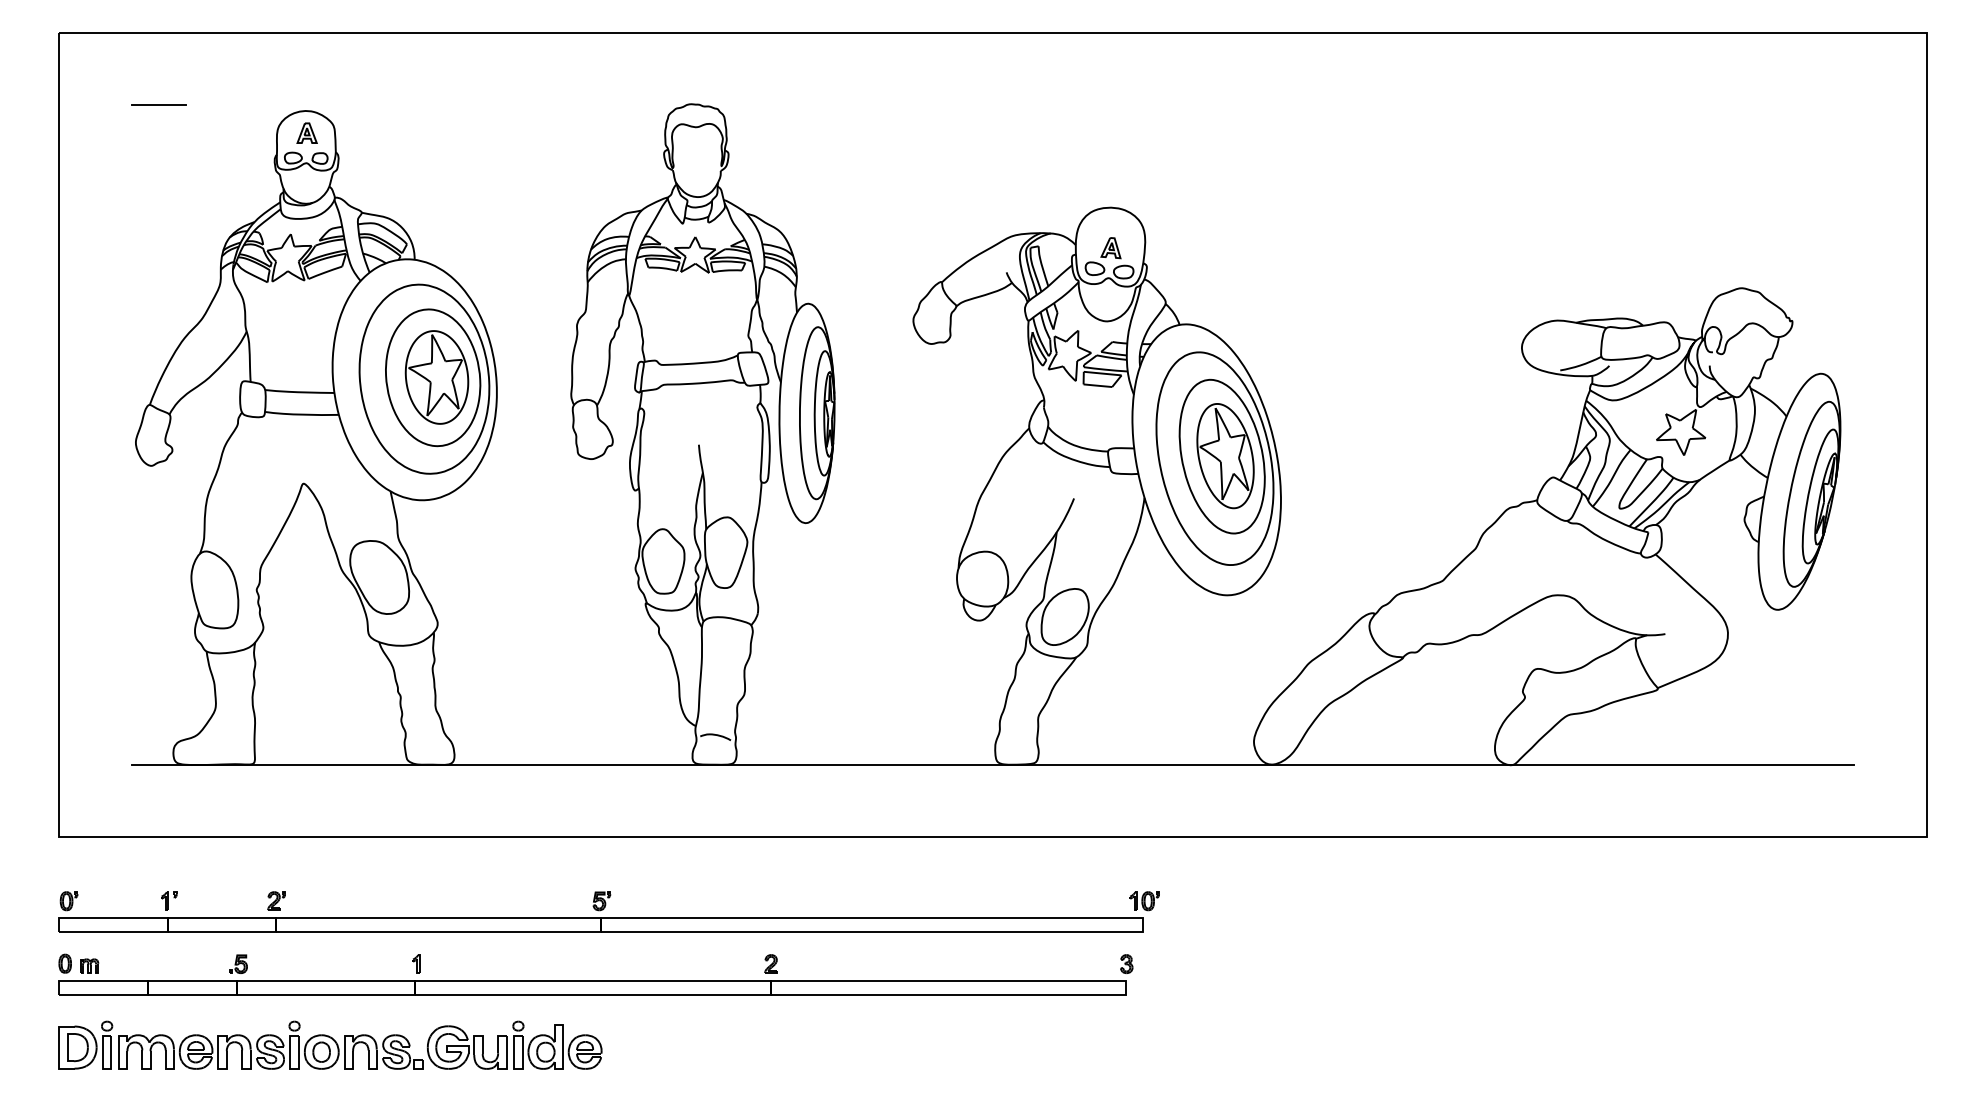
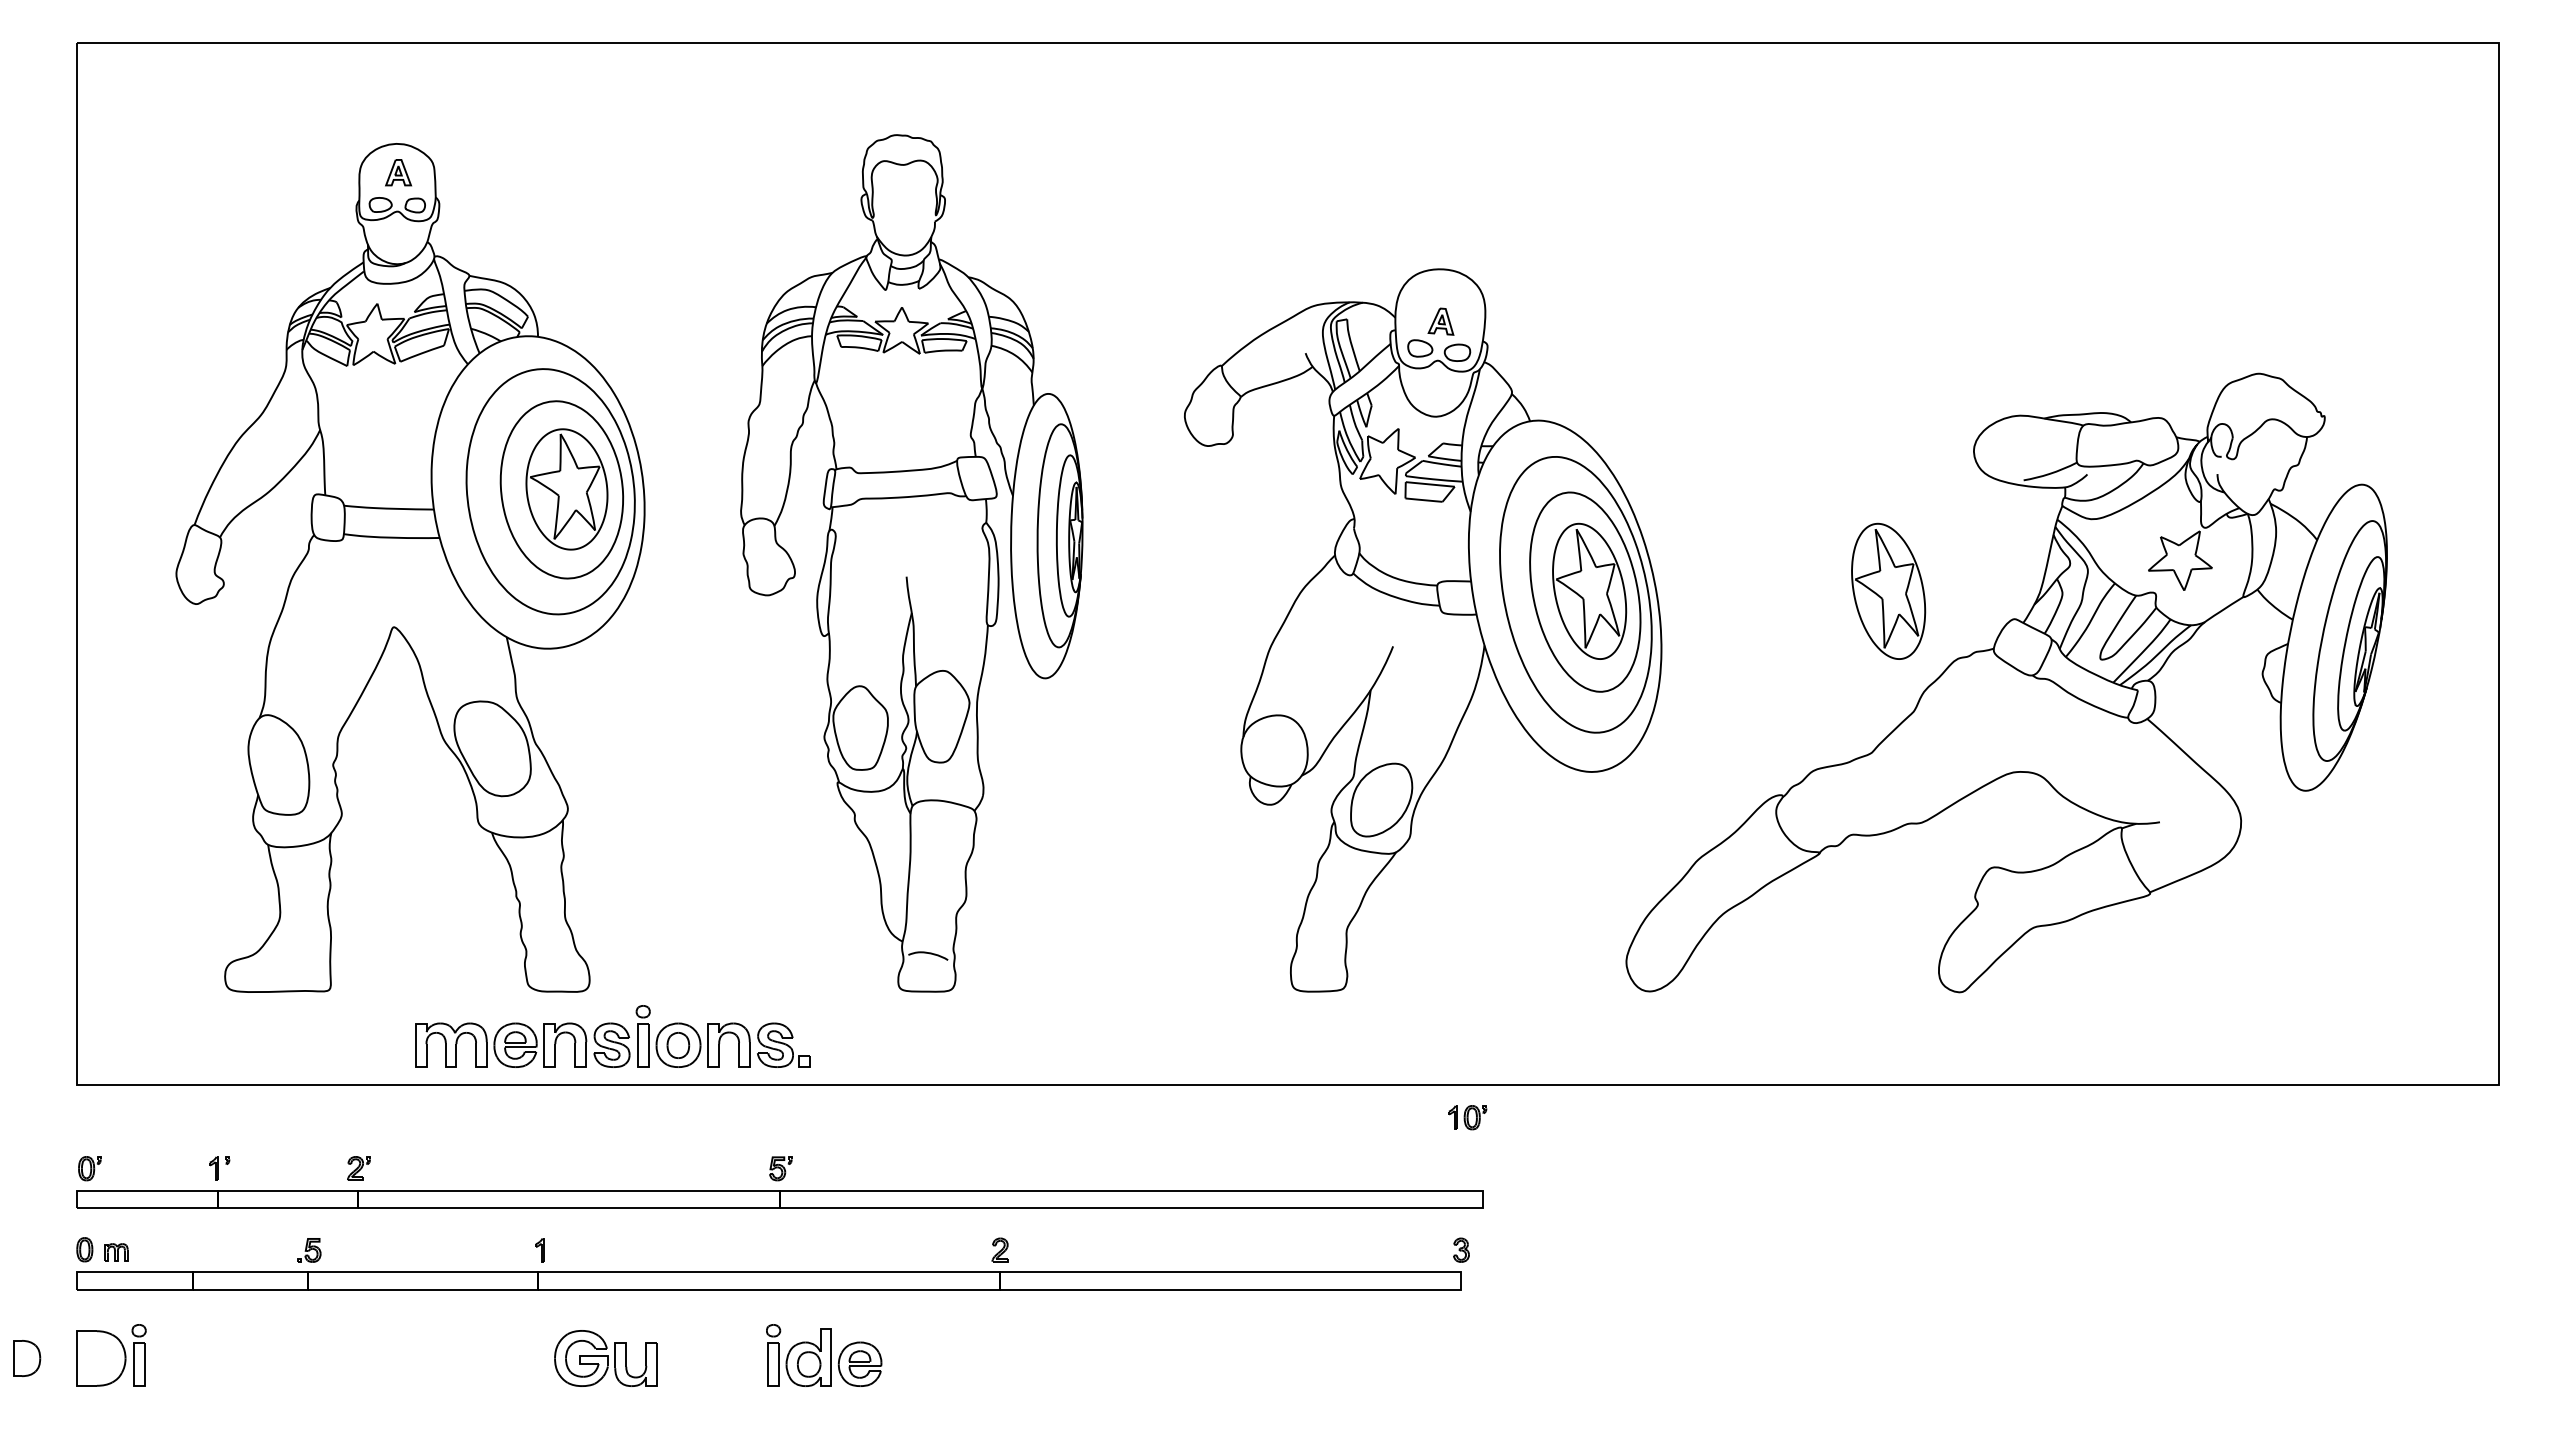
line: (158, 105) -> (205, 136), removed
part: (1456, 455) -> (1888, 590), added
line: (992, 764) -> (1287, 991), removed
part: (1144, 901) -> (1467, 1117), moved
part: (270, 1045) -> (612, 1036), moved
part: (557, 1045) -> (824, 1355), moved
part: (78, 1047) -> (27, 1358), moved

